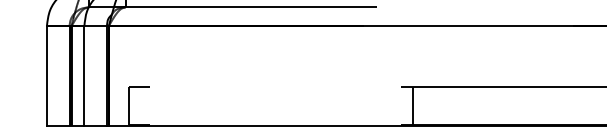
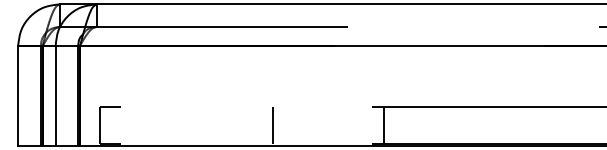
line: (301, 105) -> (272, 125), added

